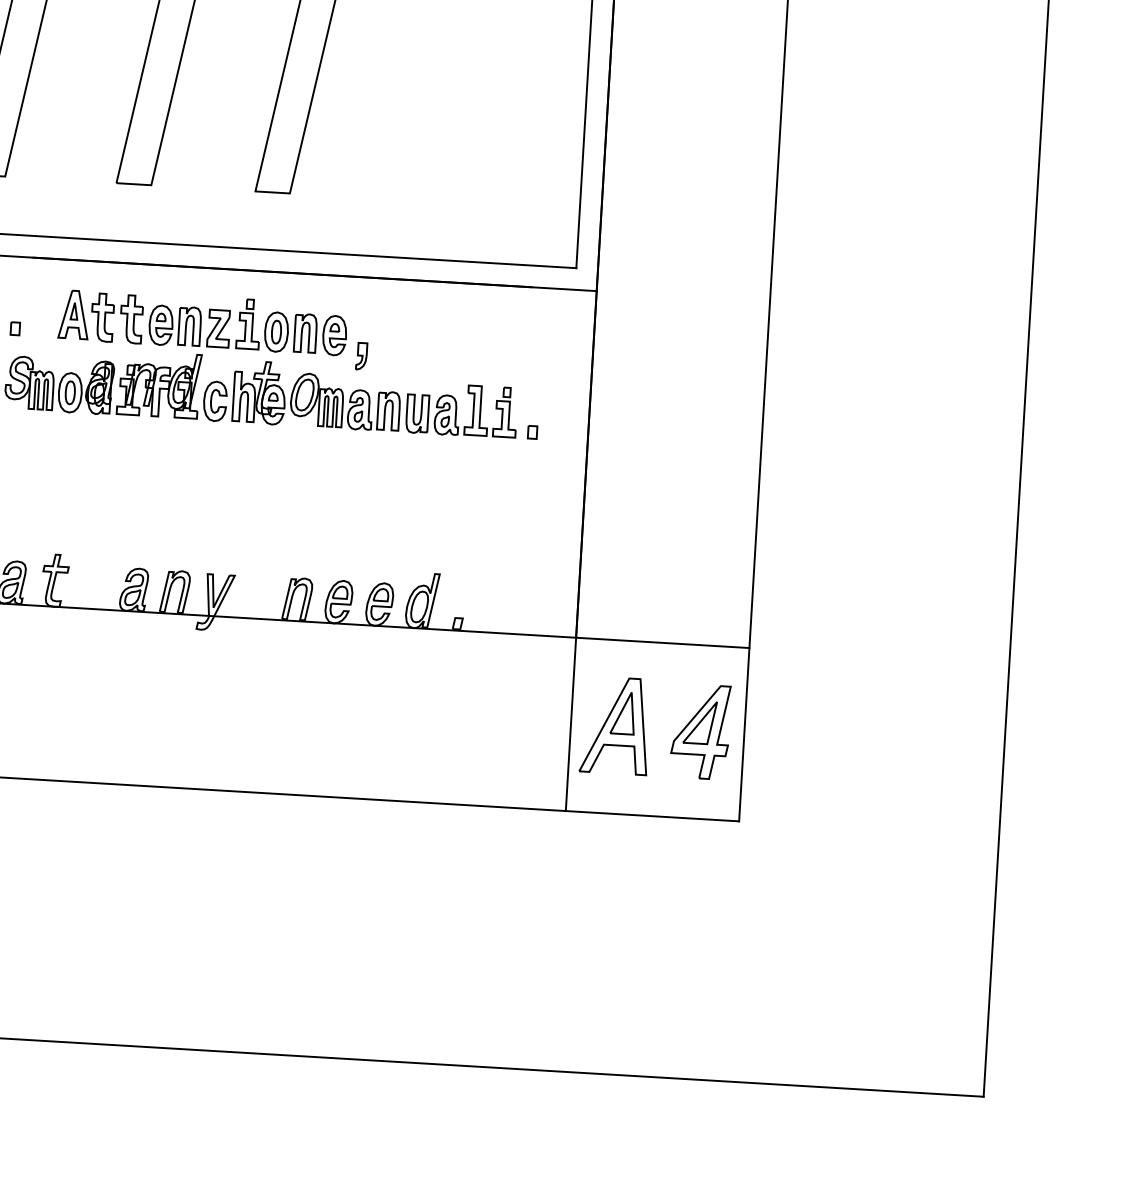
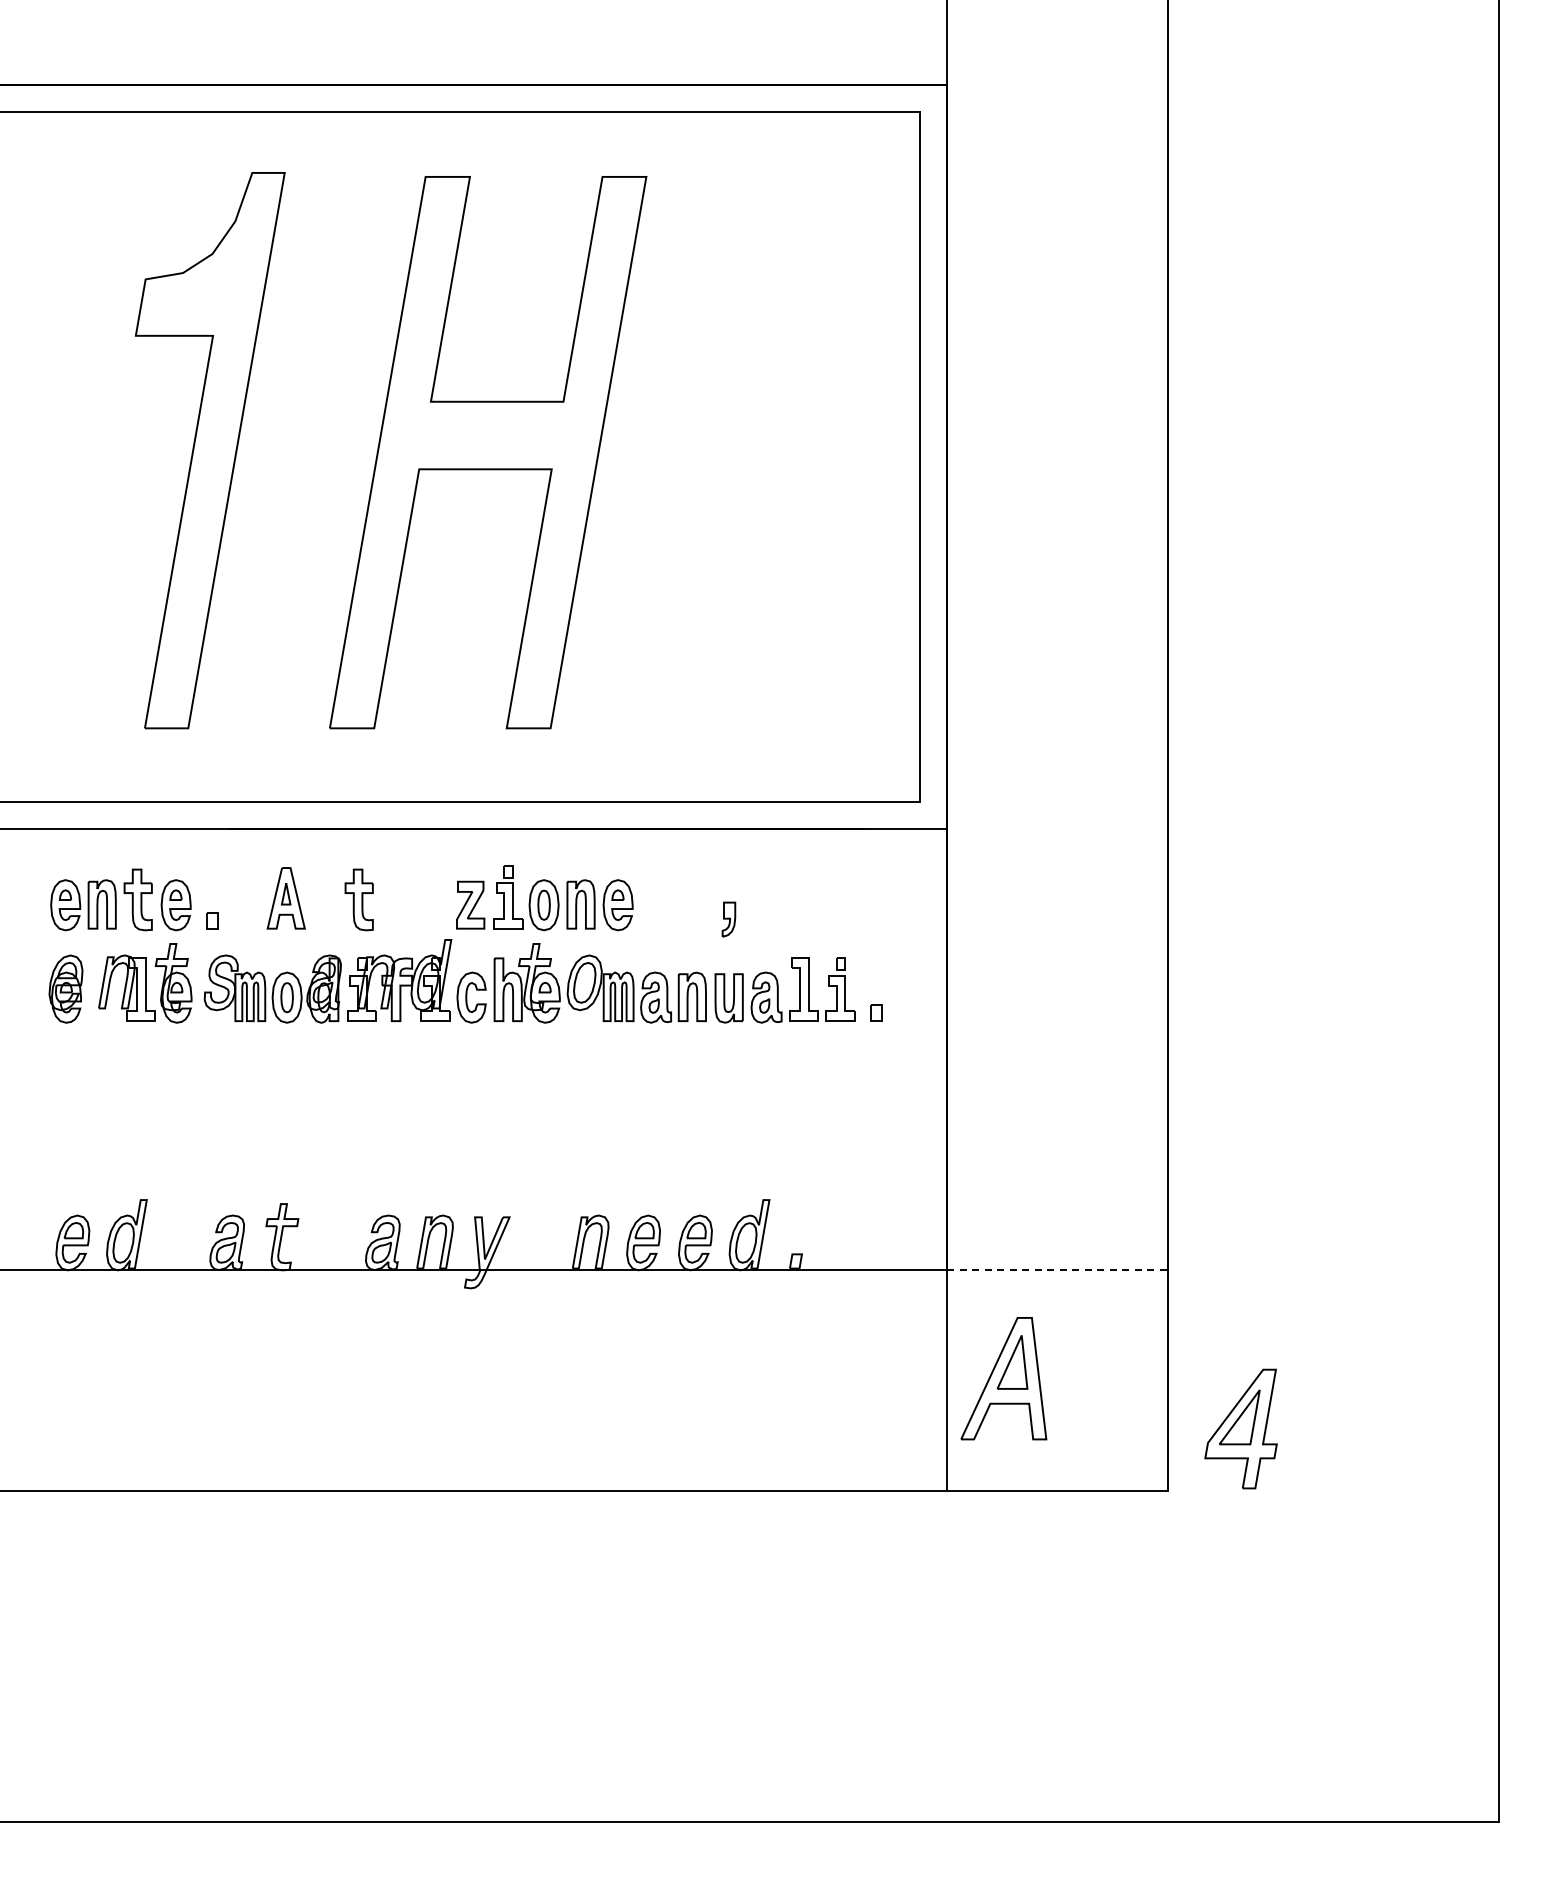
part: (101, 317) -> (321, 899), removed
part: (174, 326) -> (414, 905), removed
part: (361, 356) -> (728, 919), moved
line: (662, 643) -> (1057, 1270), solid -> dashed
part: (700, 731) -> (1240, 1428), moved

